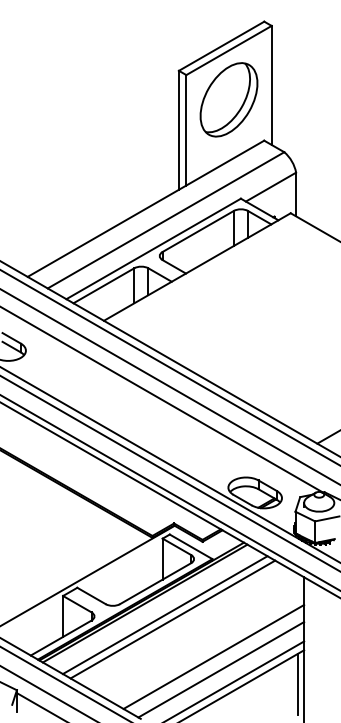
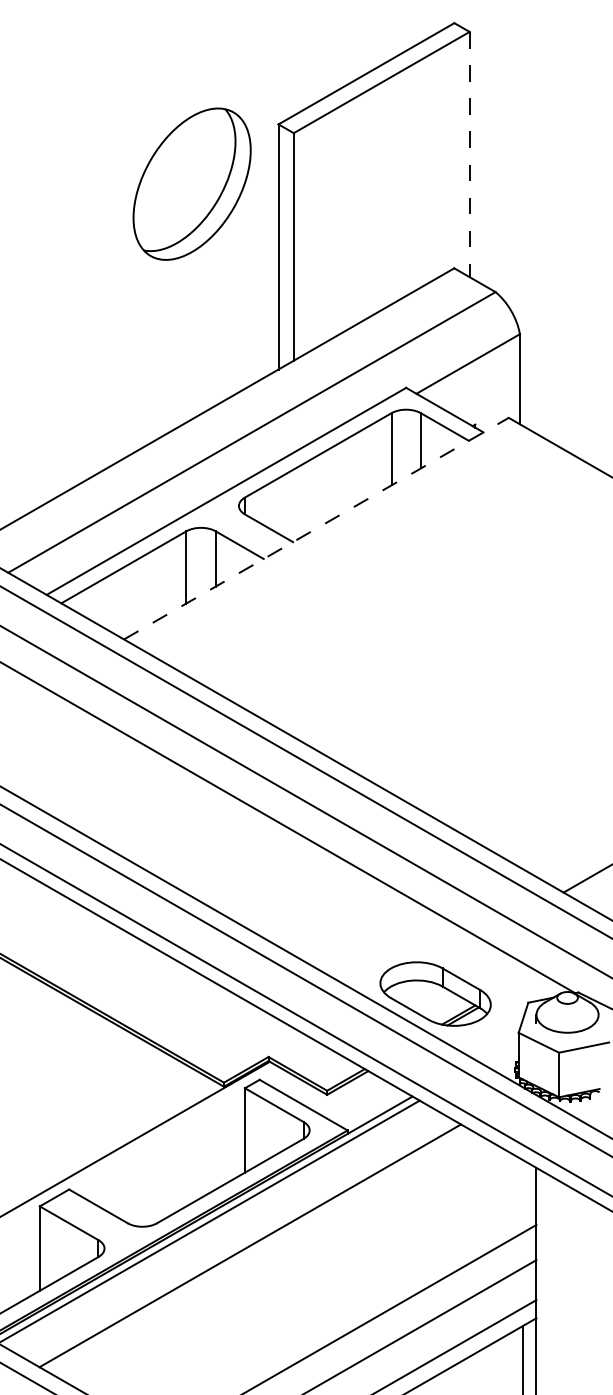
line: (271, 85) -> (469, 154), solid -> dashed
part: (228, 99) -> (191, 183), moved
line: (197, 267) -> (316, 529), solid -> dashed
line: (172, 619) -> (265, 1254), removed

